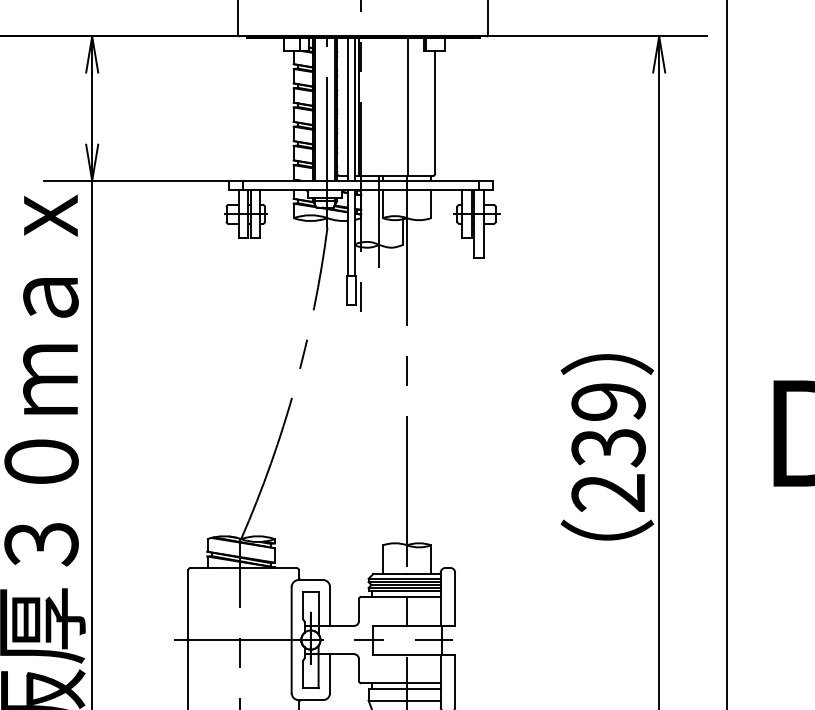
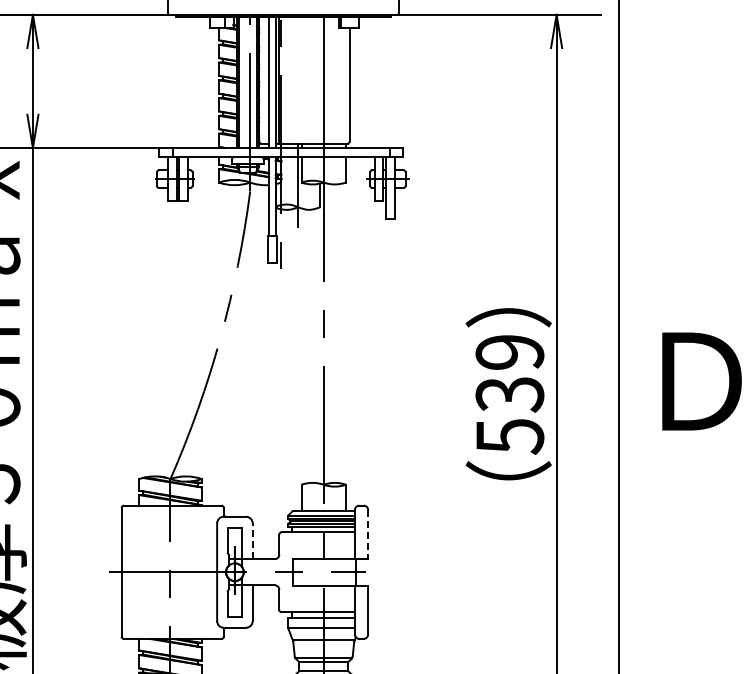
text: (608, 494) -> (509, 437), 239 -> 539
line: (455, 600) -> (368, 535), solid -> dashed
line: (329, 606) -> (252, 541), solid -> dashed

